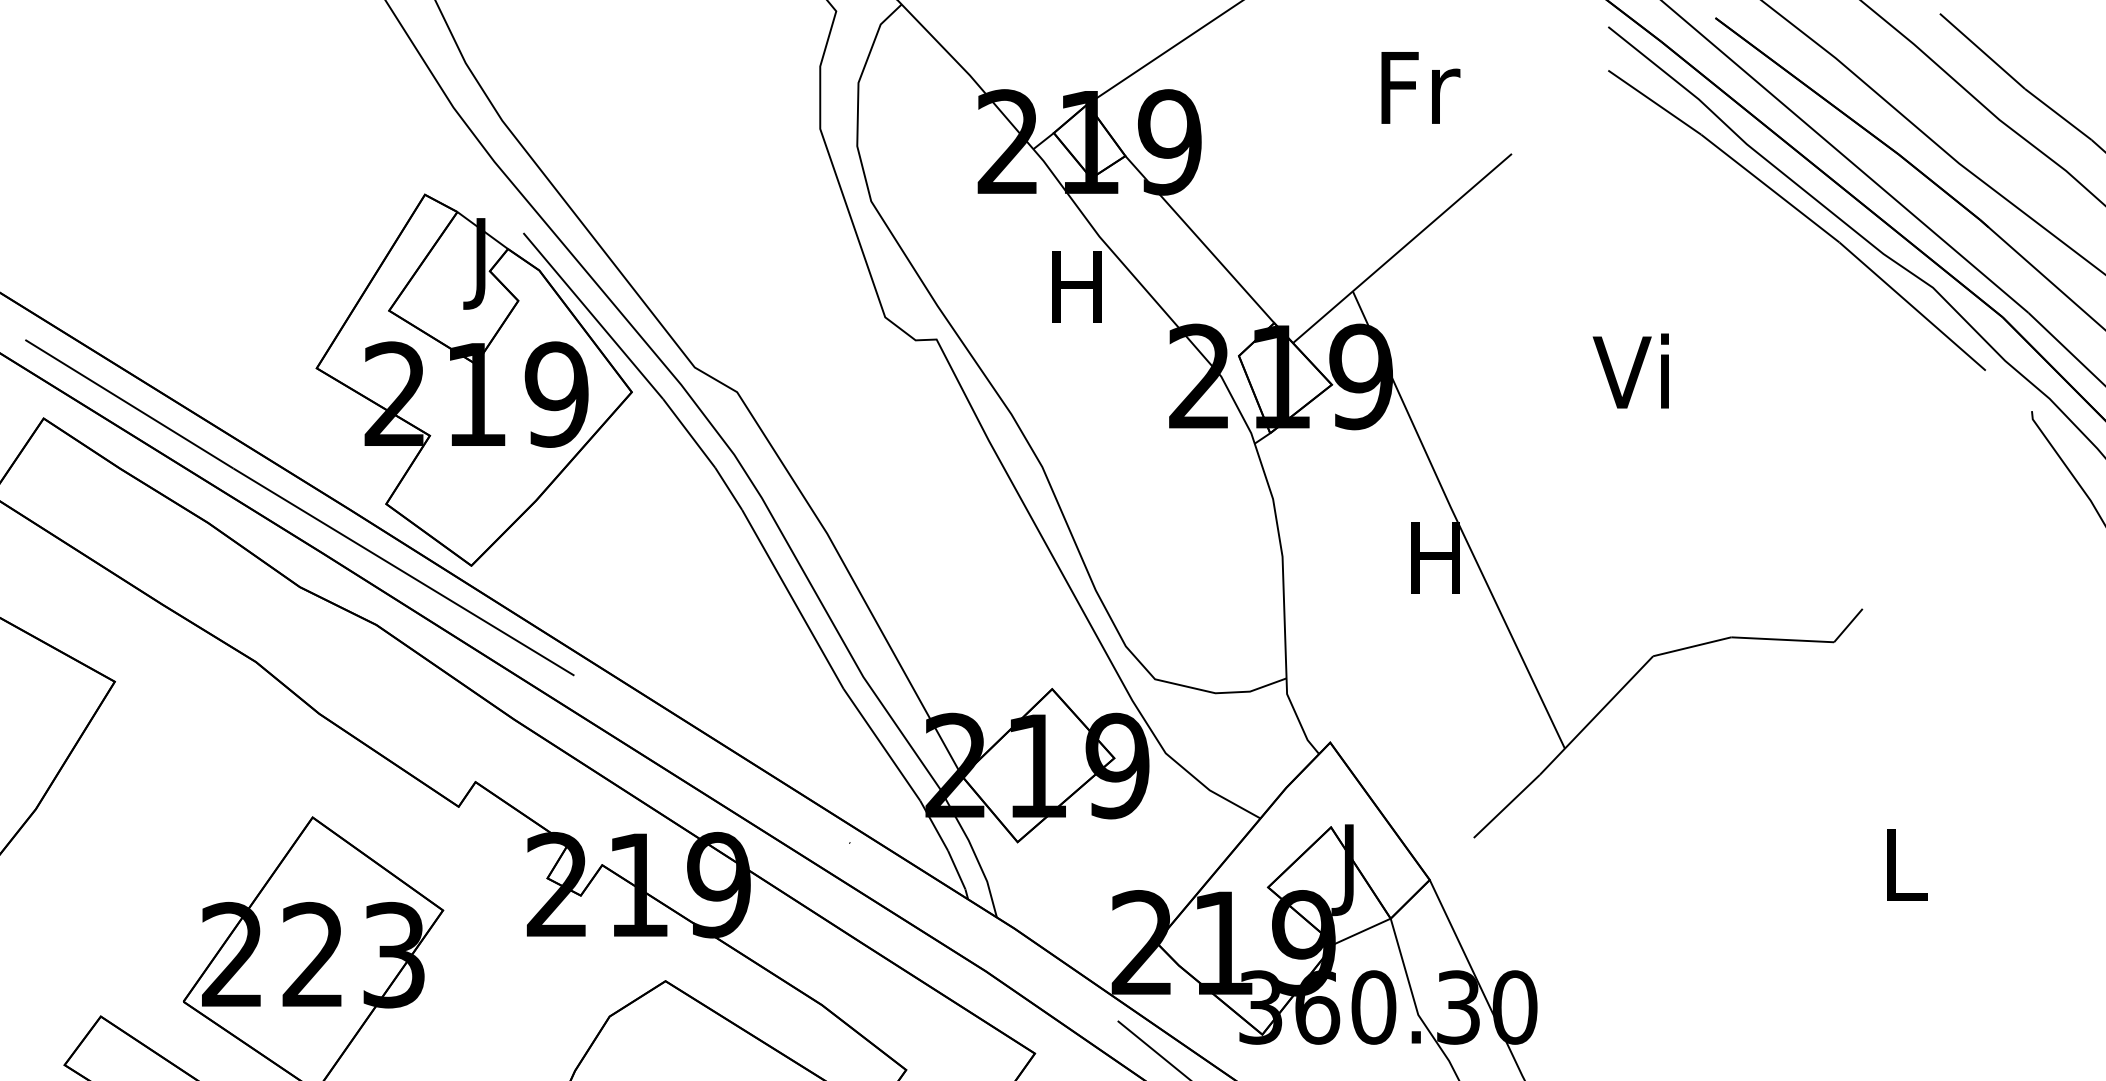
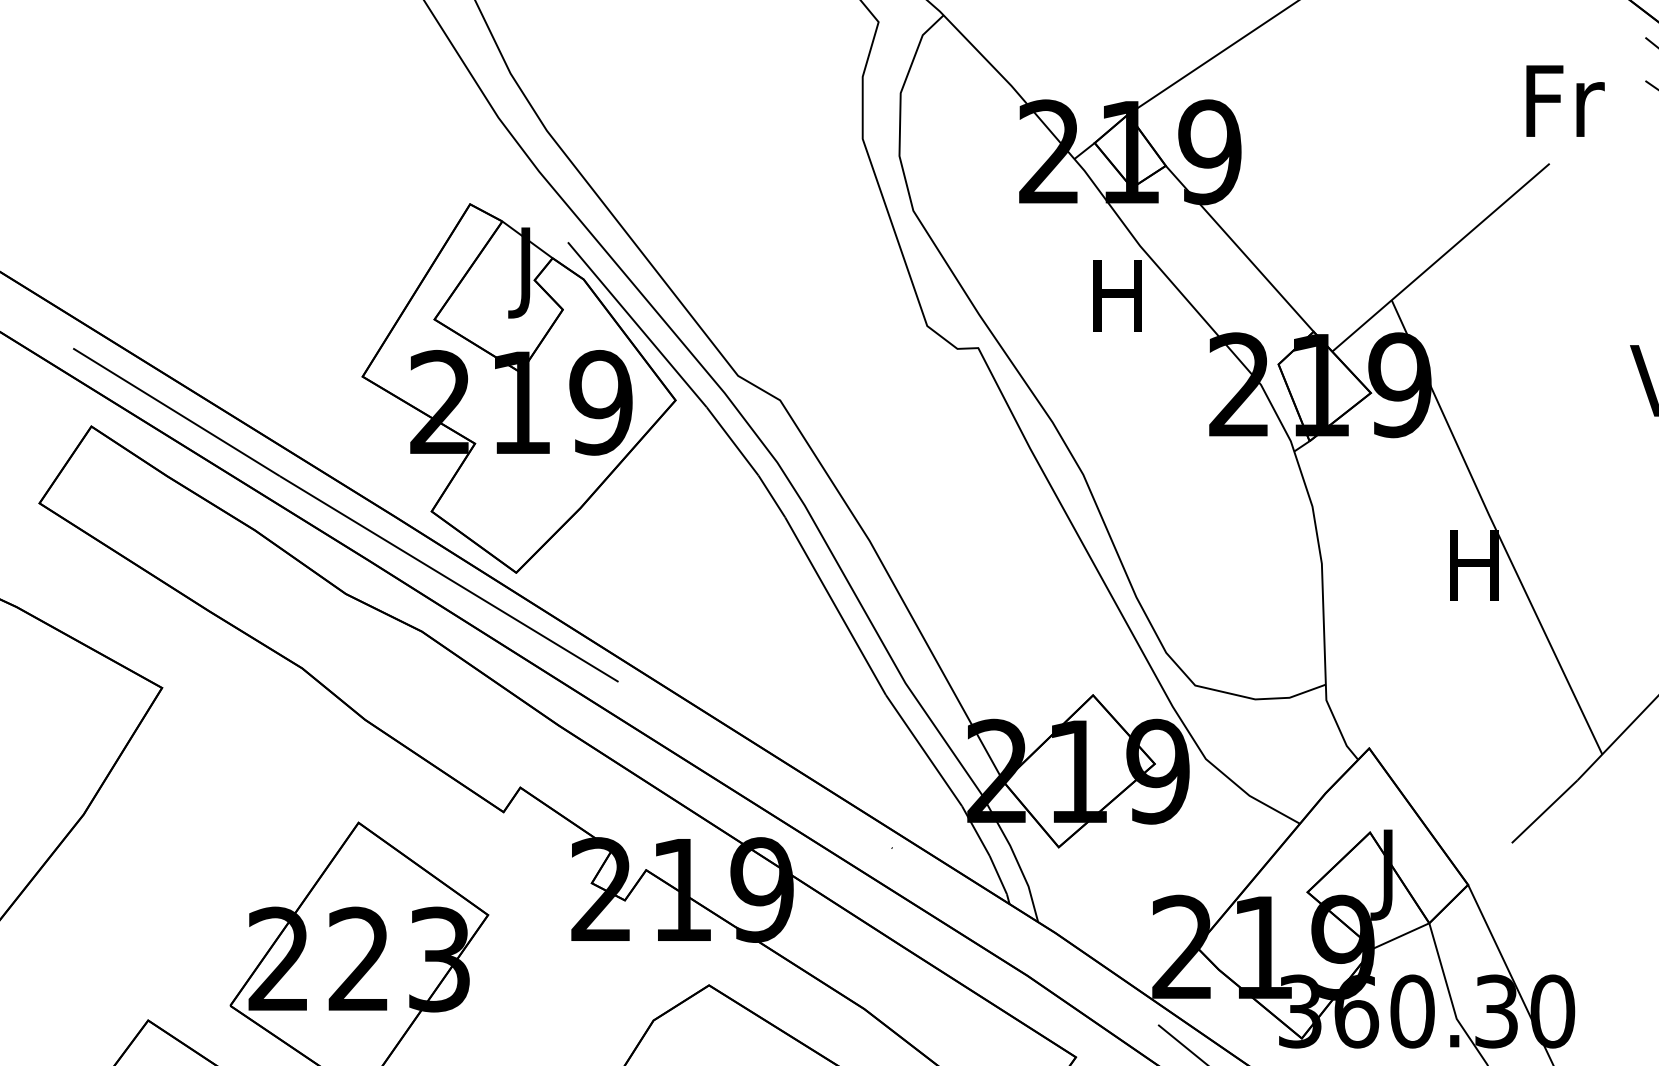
text: (1420, 87) -> (1565, 100), moved

